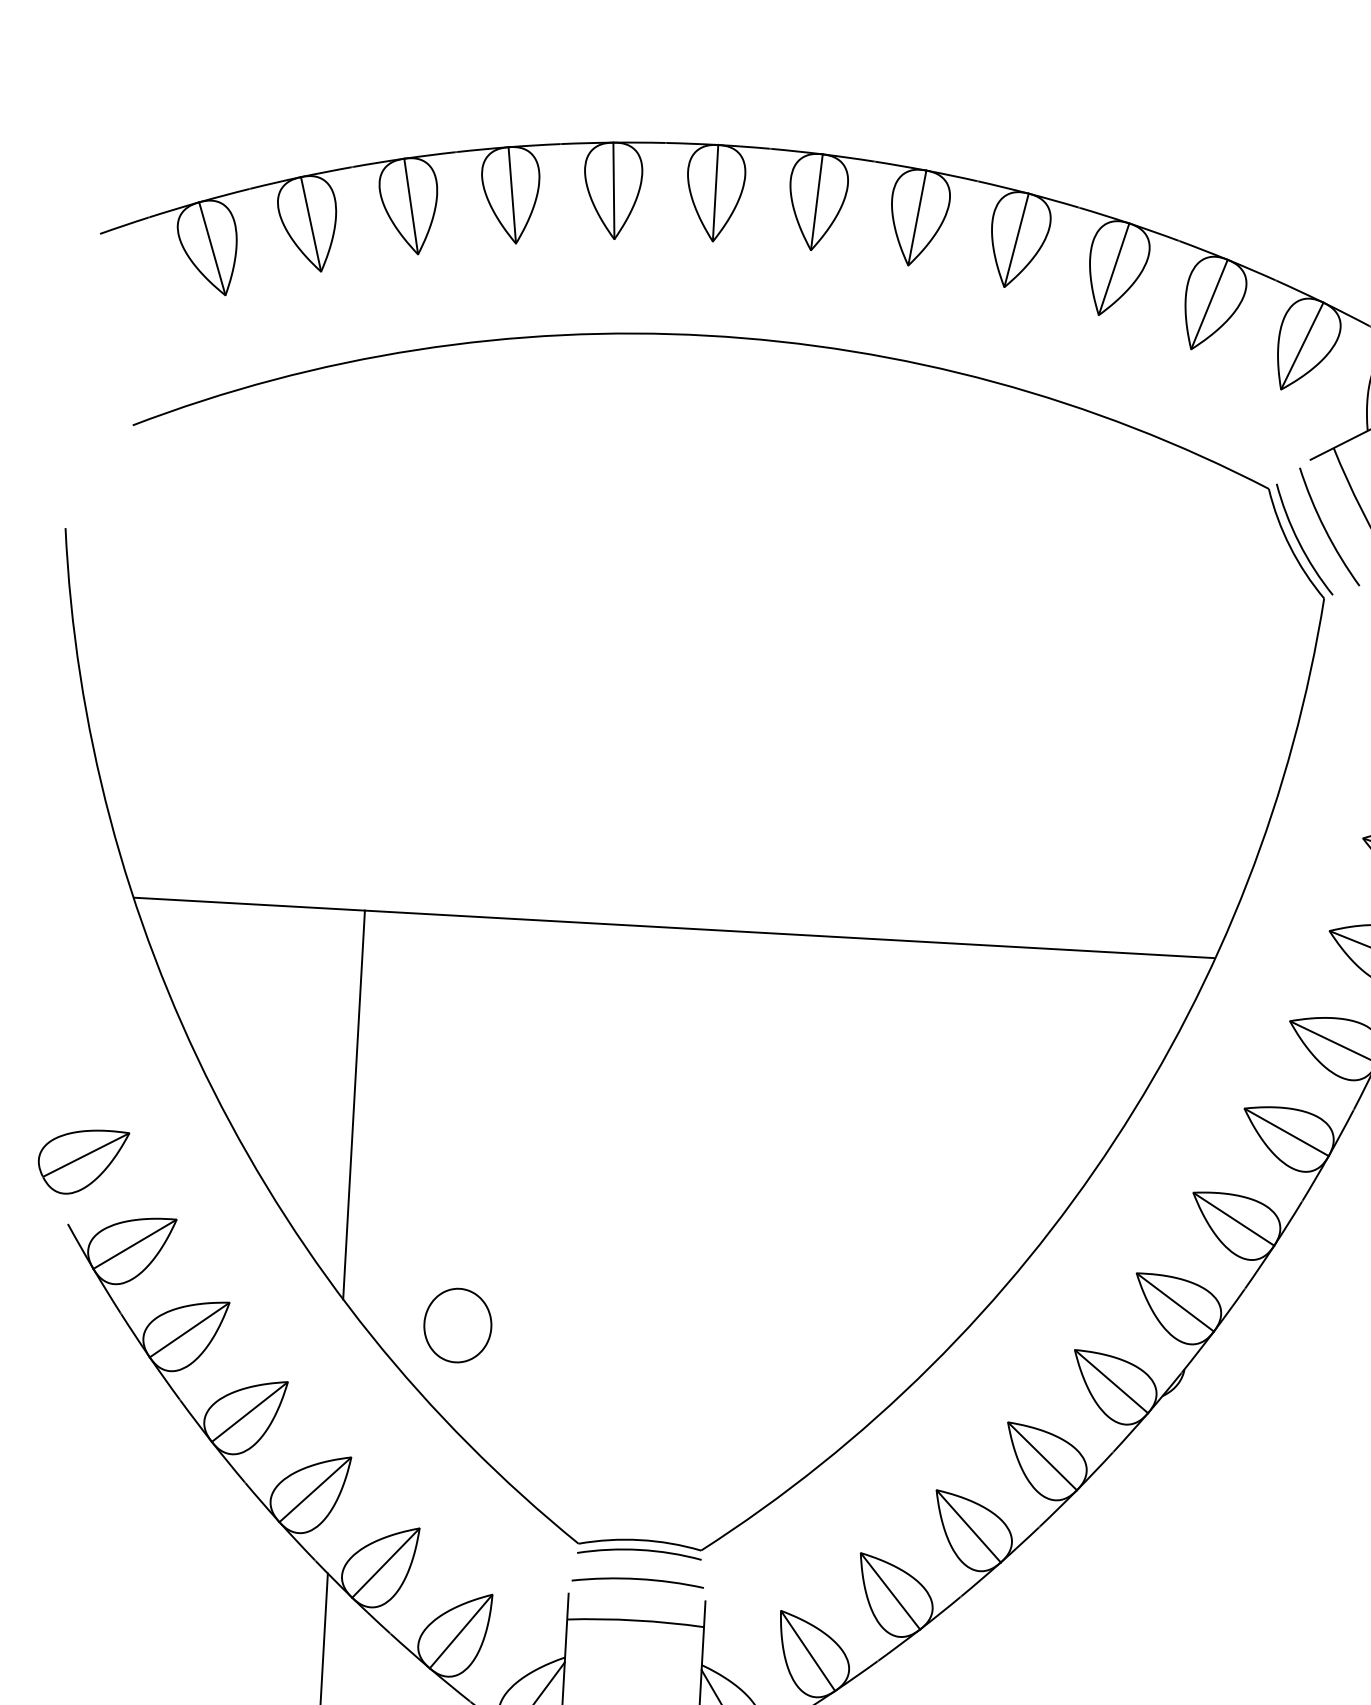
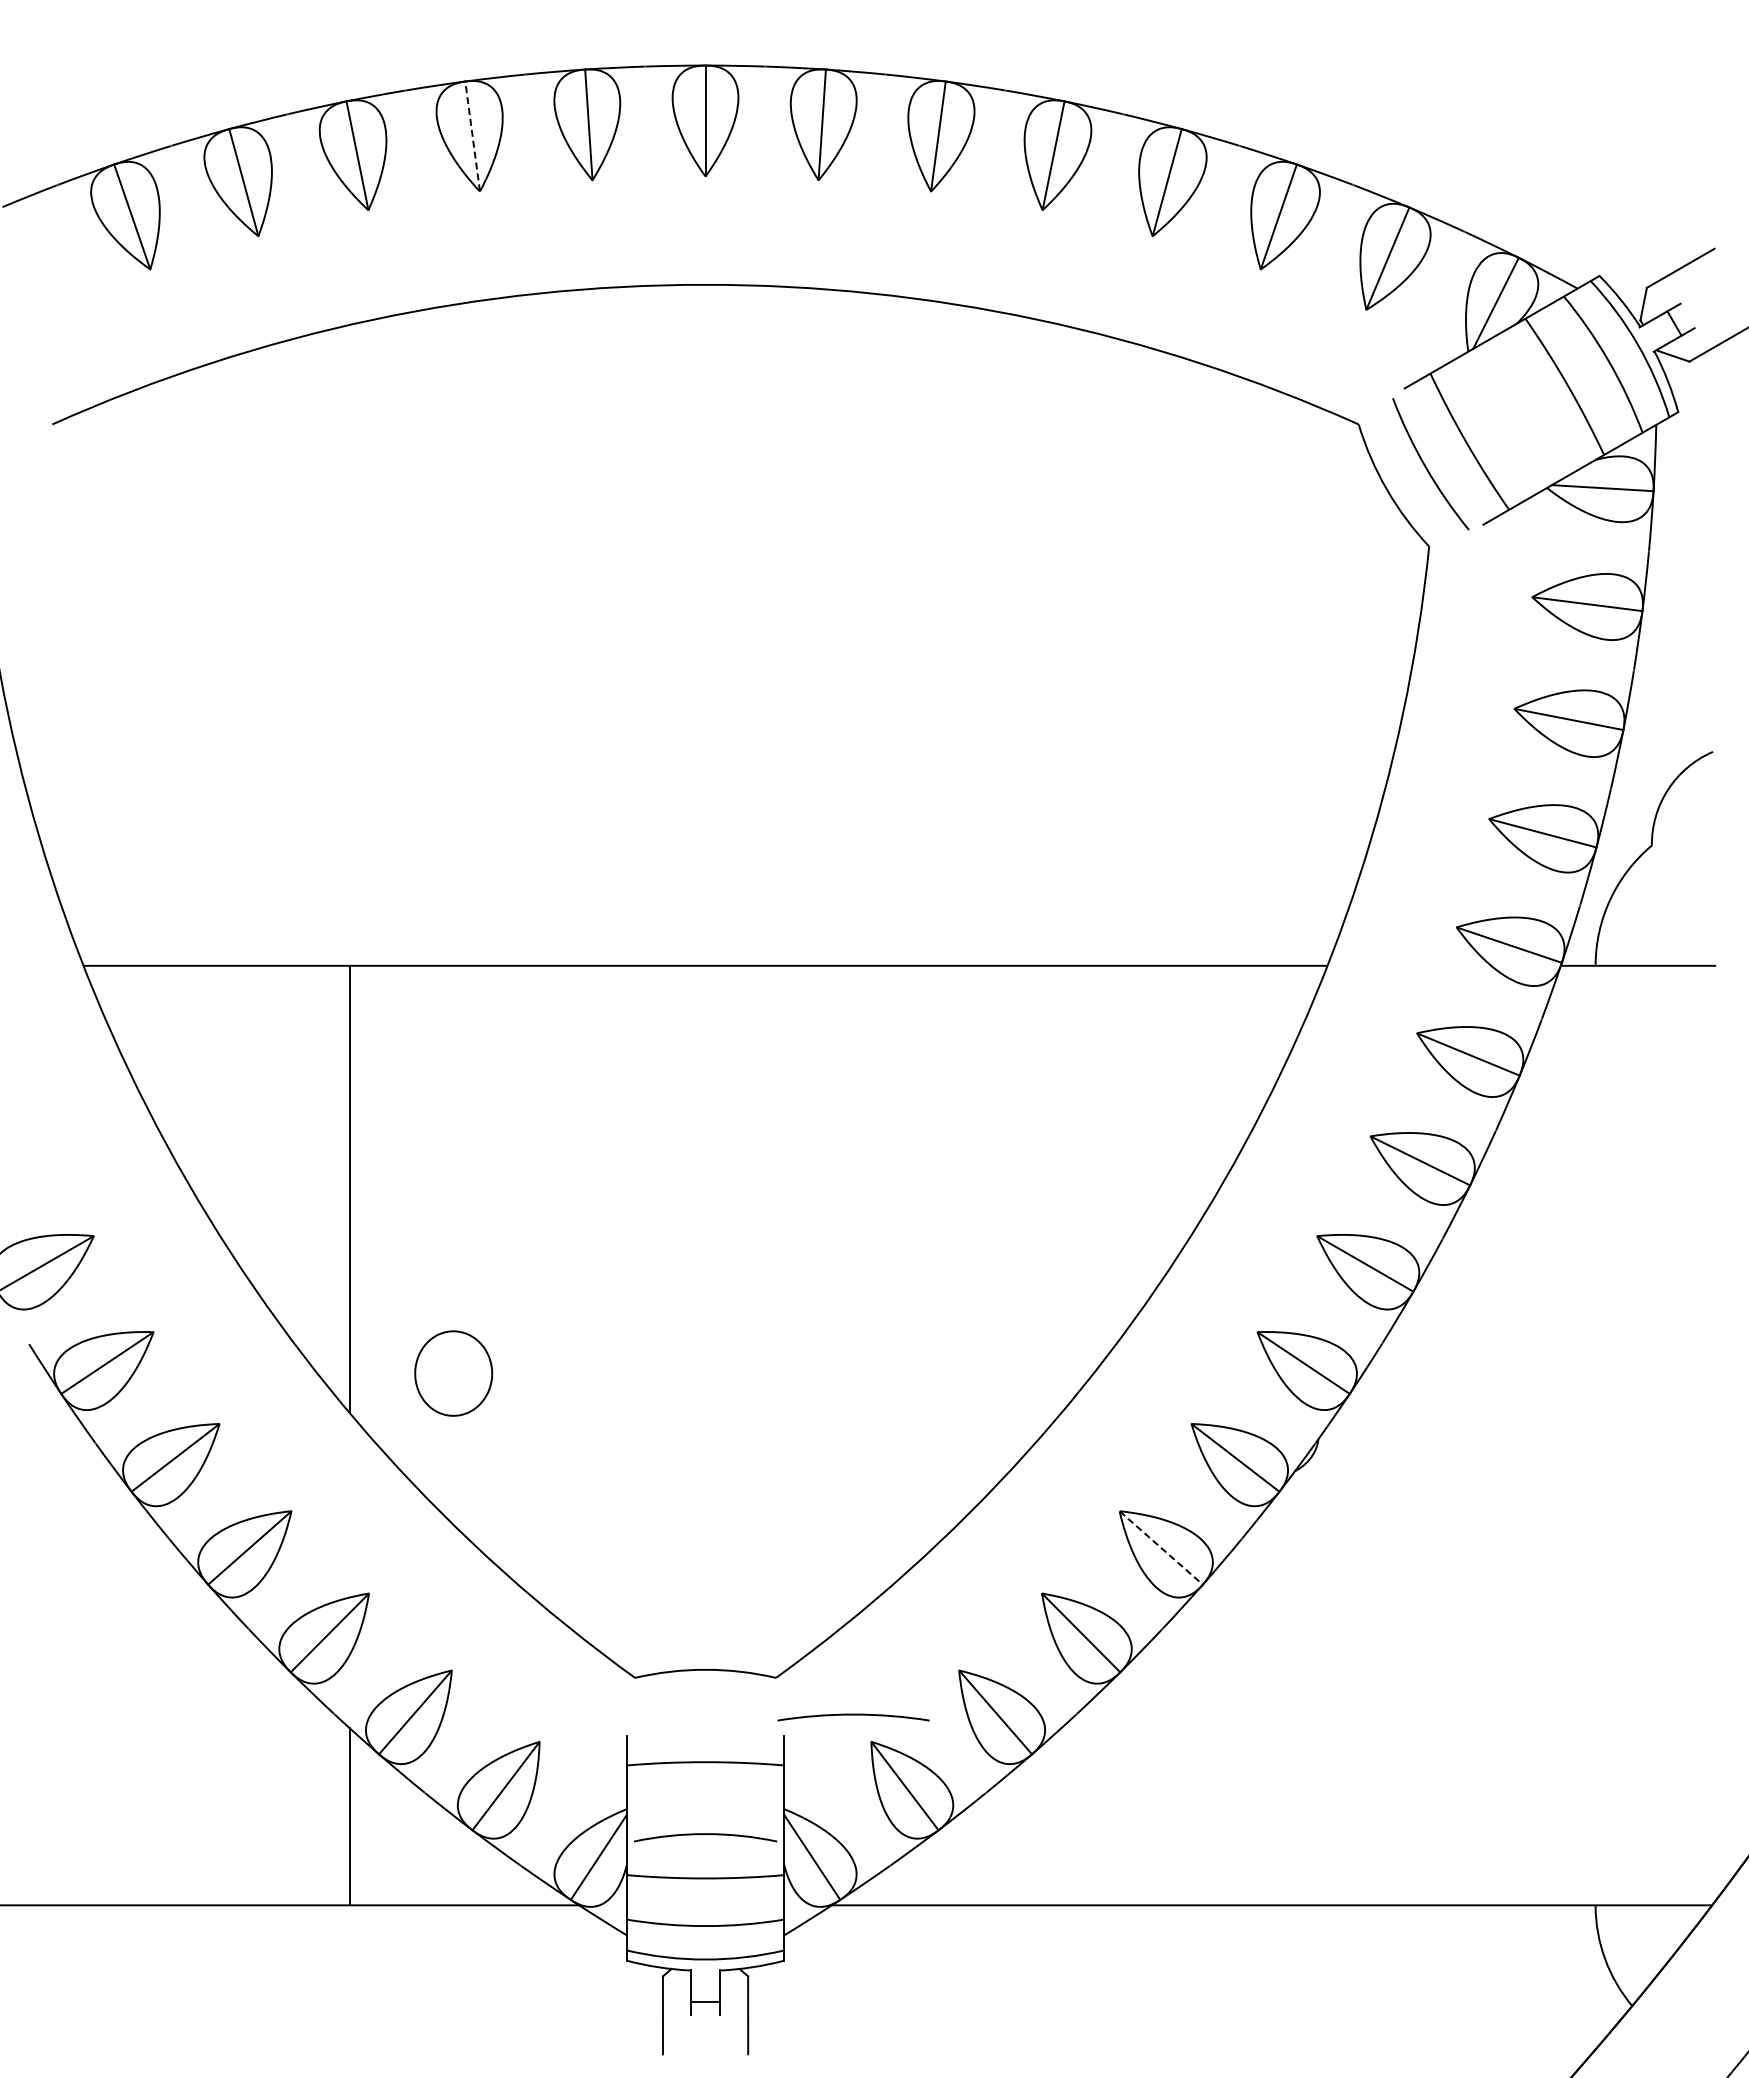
line: (512, 195) -> (472, 136), solid -> dashed
curve: (1299, 541) -> (1397, 482), removed
part: (457, 1325) -> (453, 1373), moved
line: (1042, 1456) -> (1161, 1548), solid -> dashed
curve: (639, 1550) -> (705, 1834), moved
curve: (638, 1579) -> (853, 1715), moved

